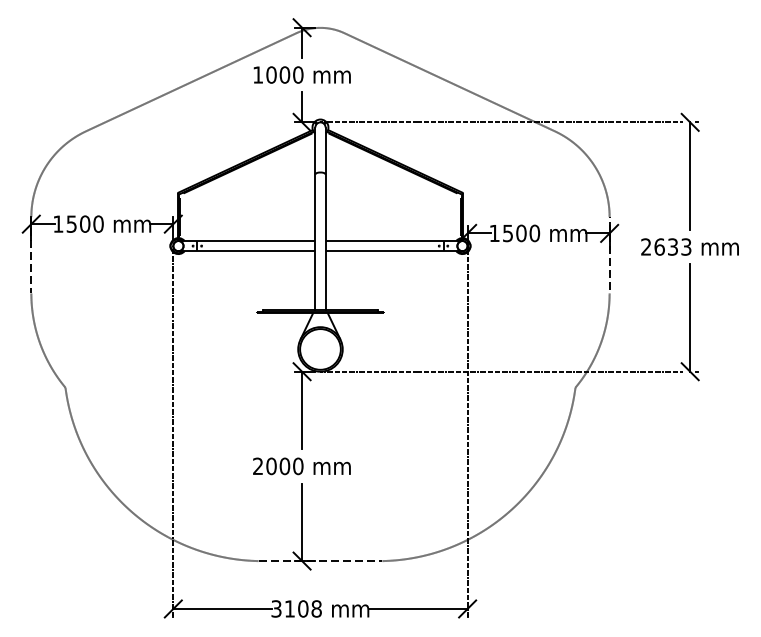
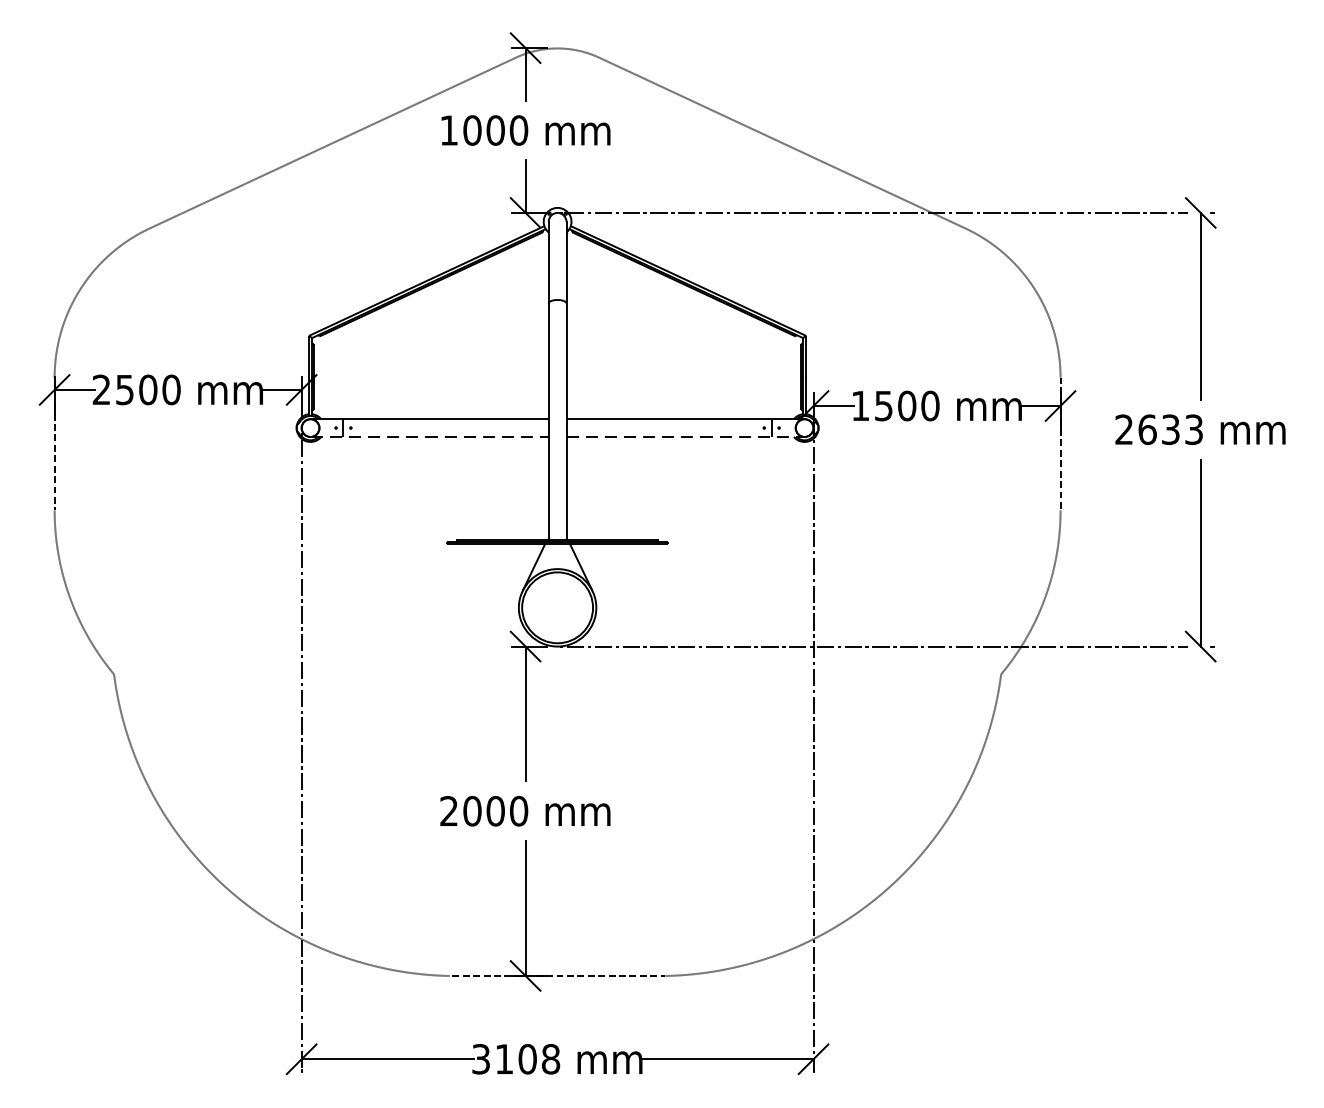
text: (58, 223) -> (101, 388), 1500 -> 2500
line: (247, 251) -> (430, 437), solid -> dashed
line: (394, 251) -> (686, 437), solid -> dashed

